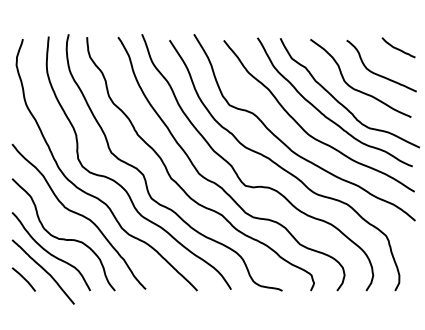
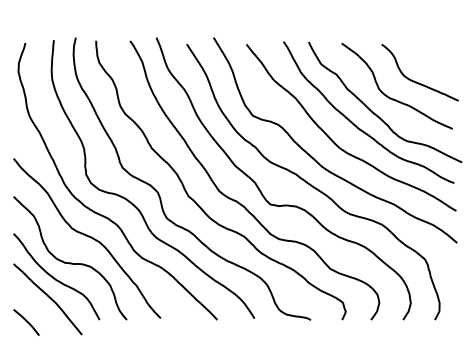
curve: (397, 47) -> (437, 52), removed
line: (23, 279) -> (26, 322), moved

